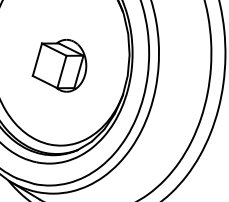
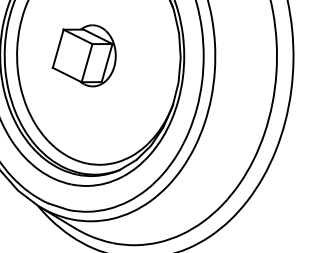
part: (58, 65) -> (83, 55), moved

